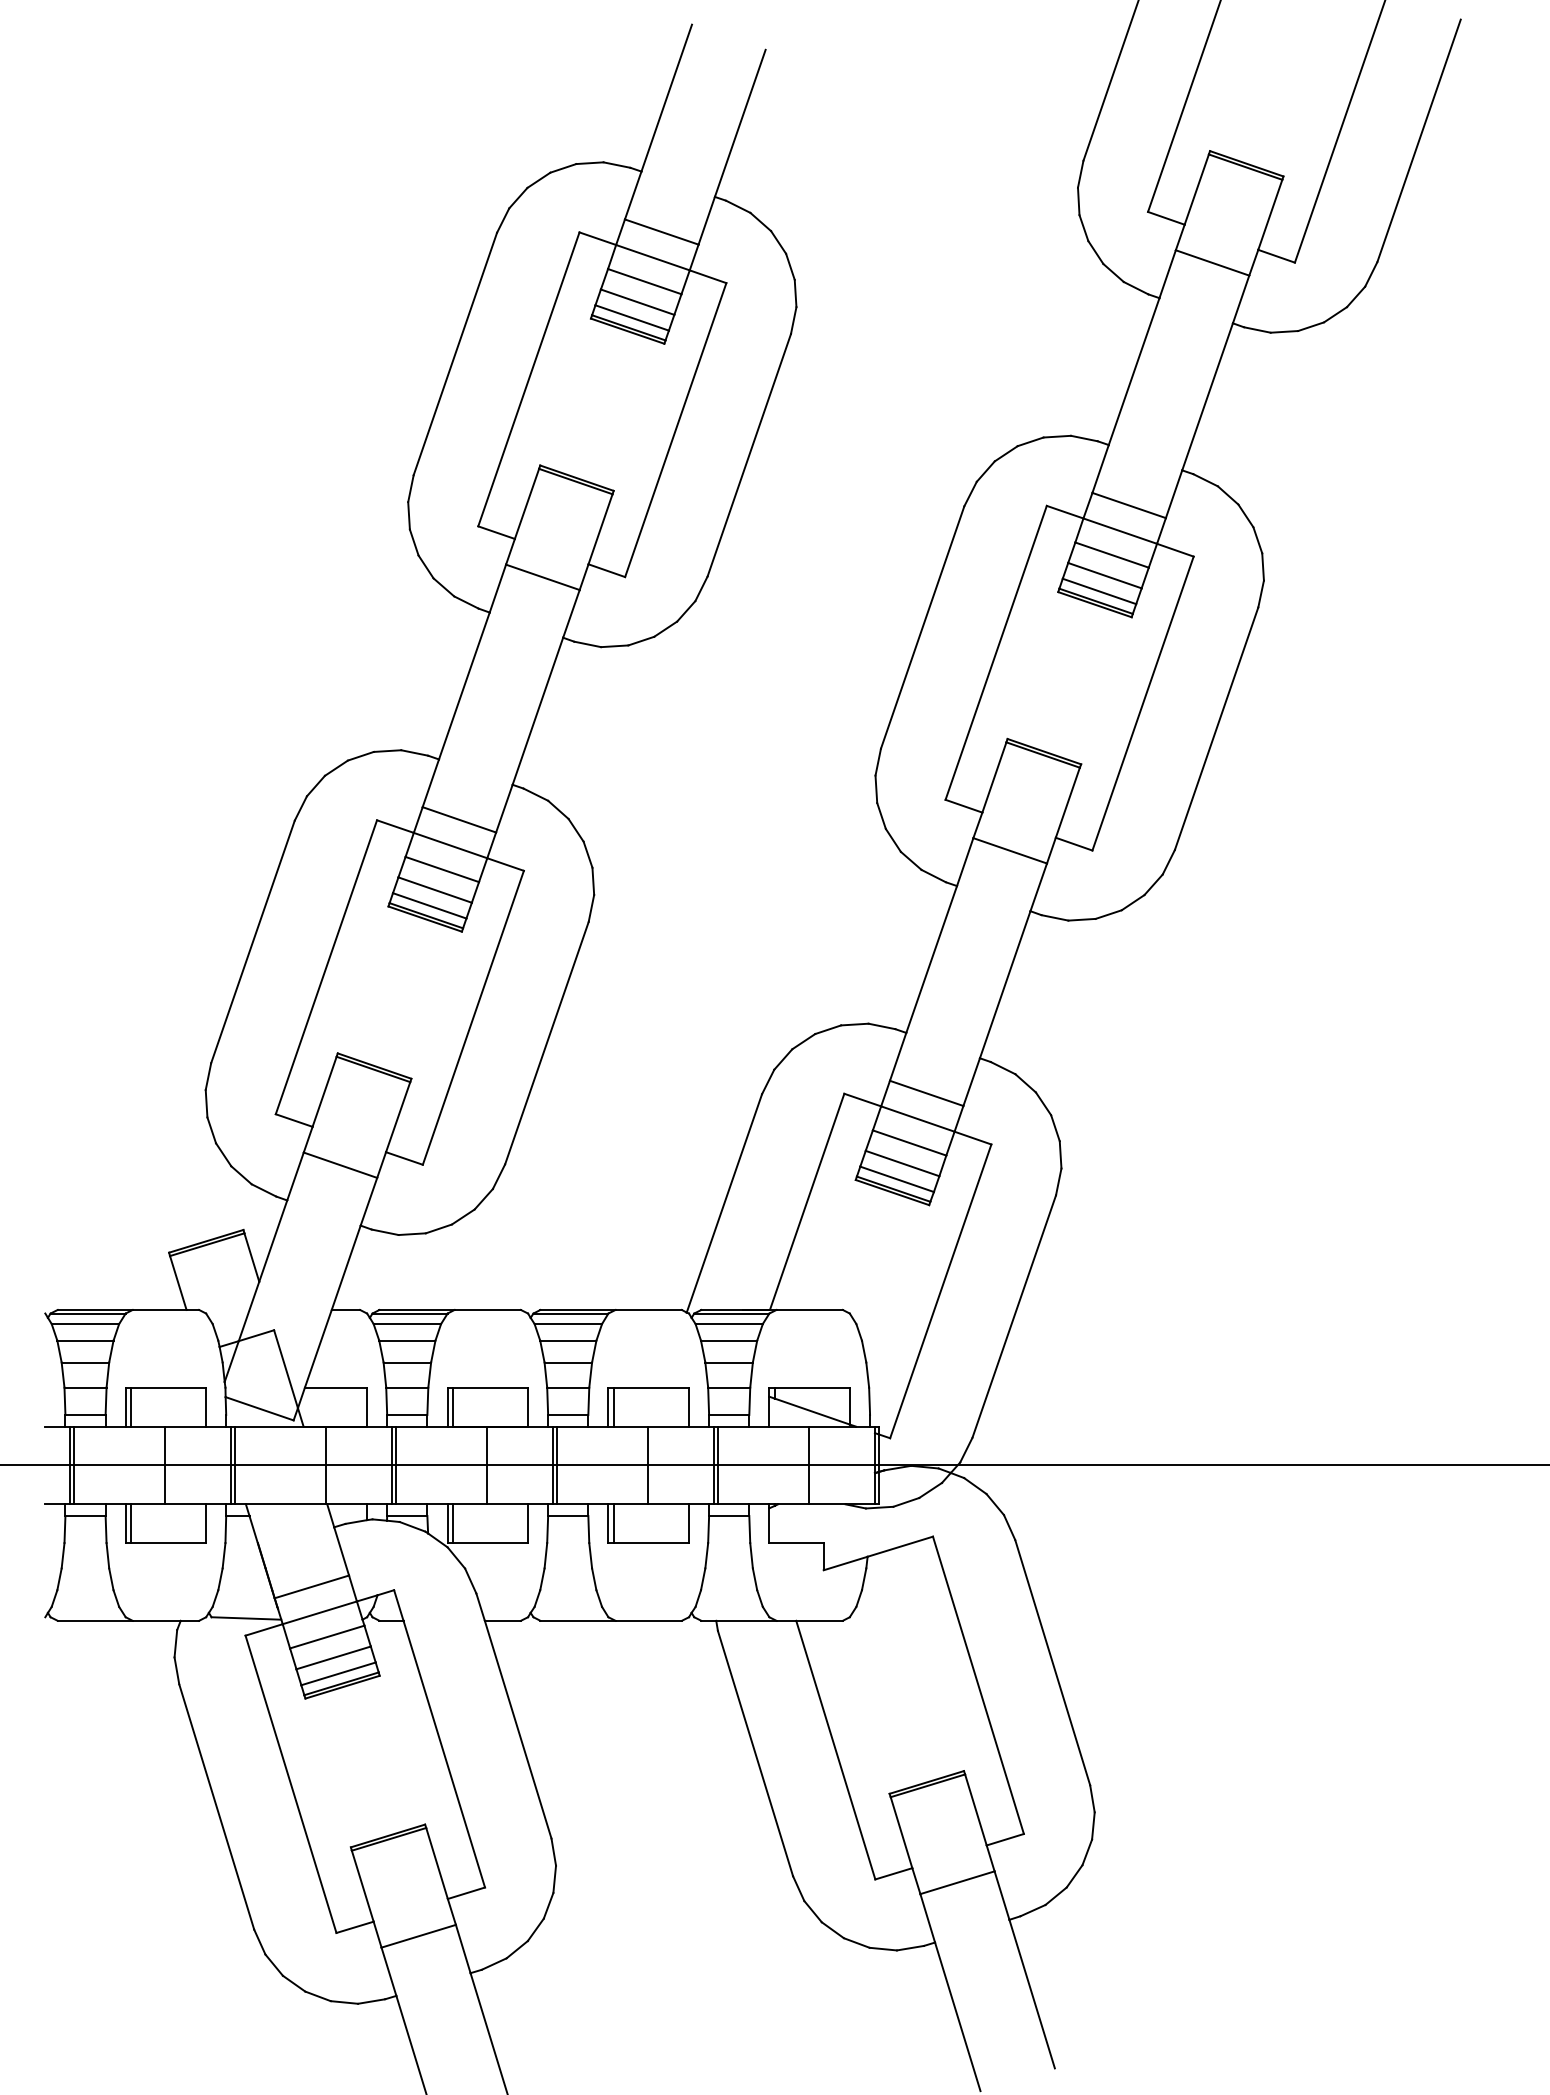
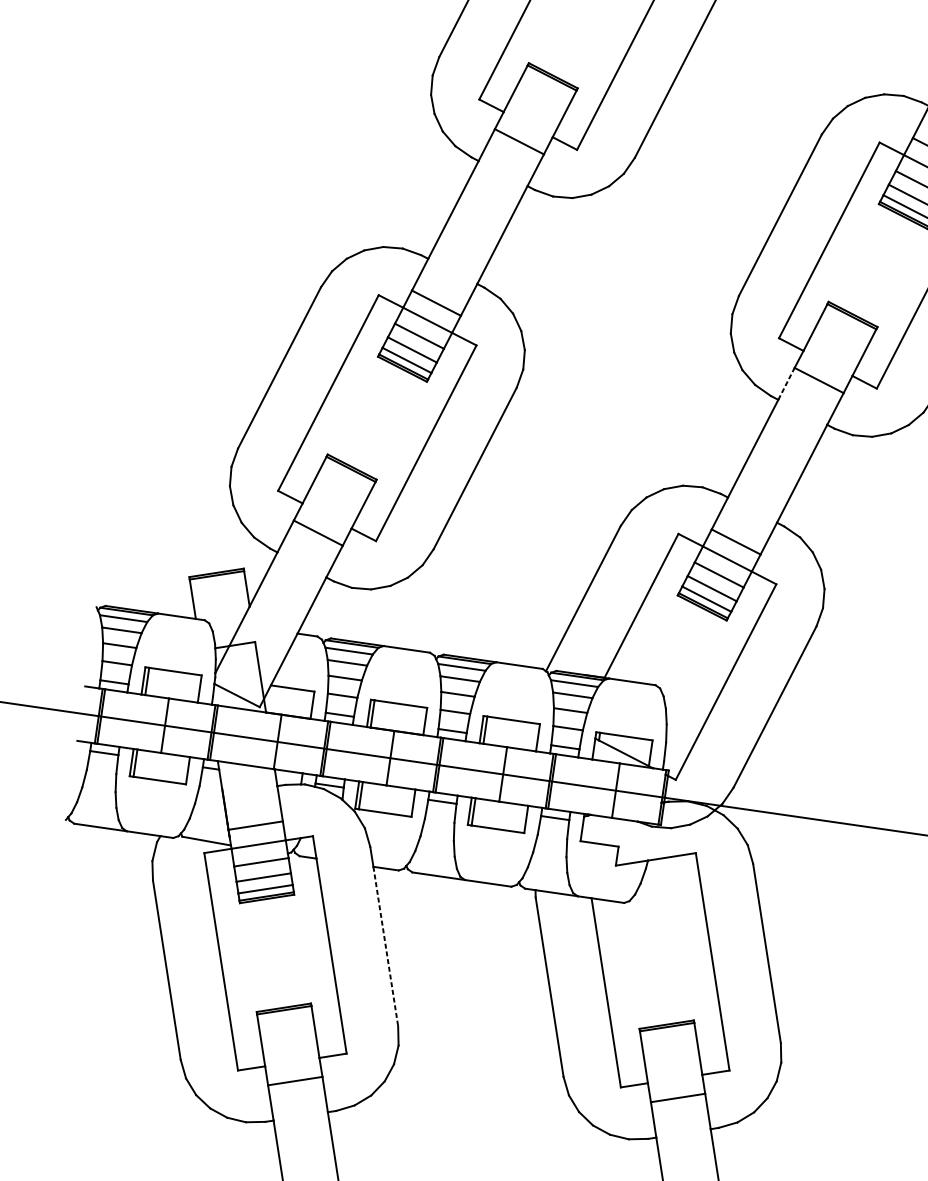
line: (965, 861) -> (786, 383), solid -> dashed
line: (518, 1729) -> (386, 946), solid -> dashed

